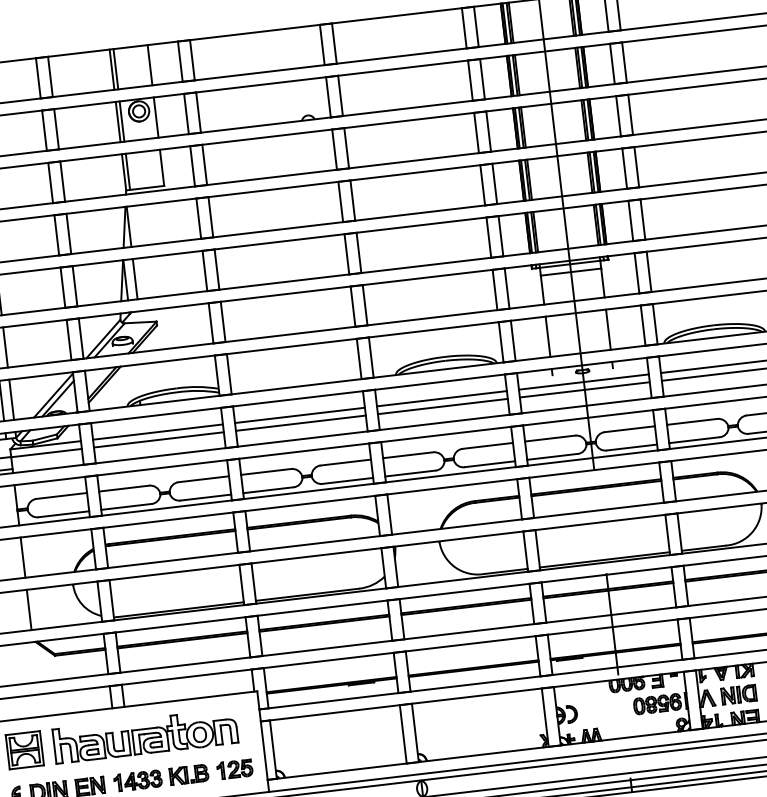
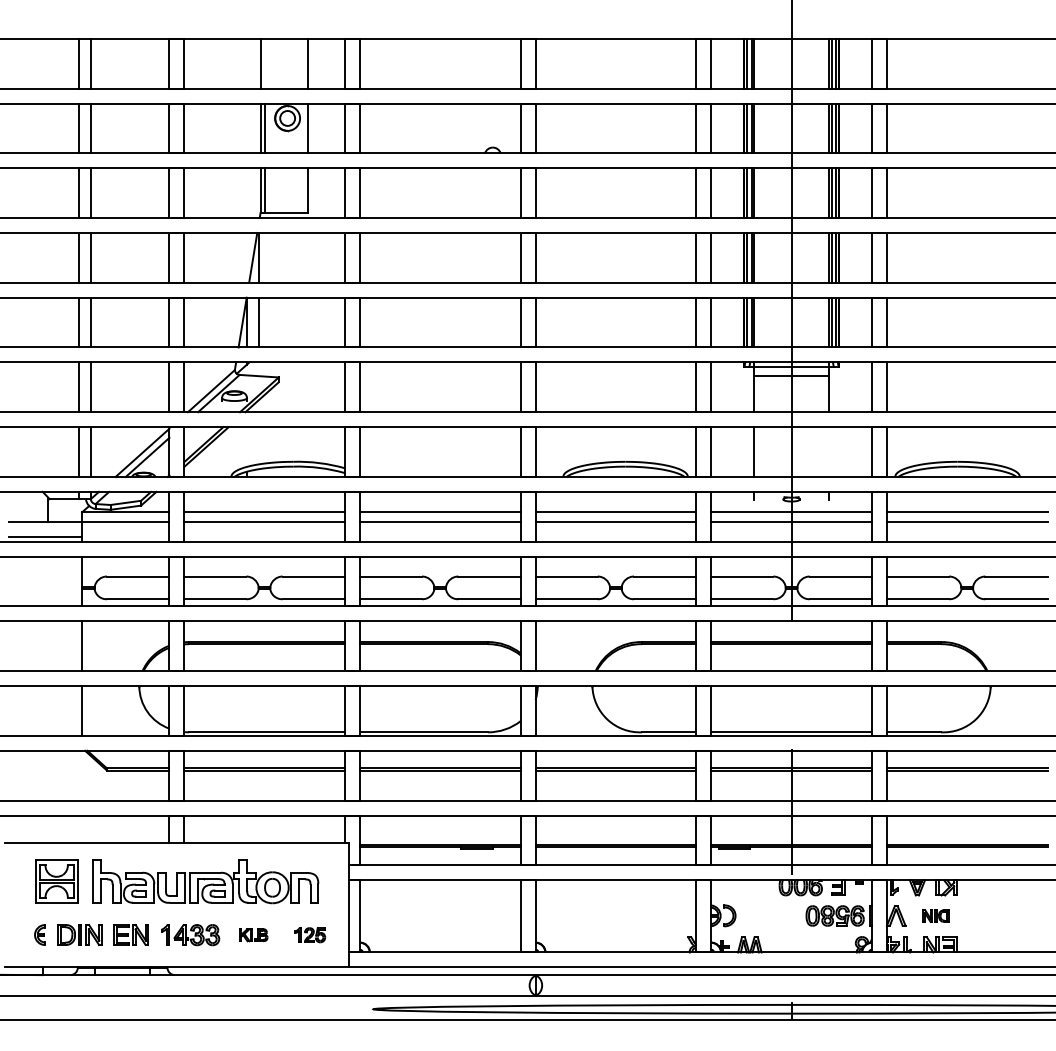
line: (115, 69) -> (265, 63), removed
line: (607, 329) -> (828, 451), removed
part: (738, 694) -> (935, 915), size x0.6
part: (235, 769) -> (310, 935), size x0.7
part: (189, 775) -> (253, 935), size x0.6

